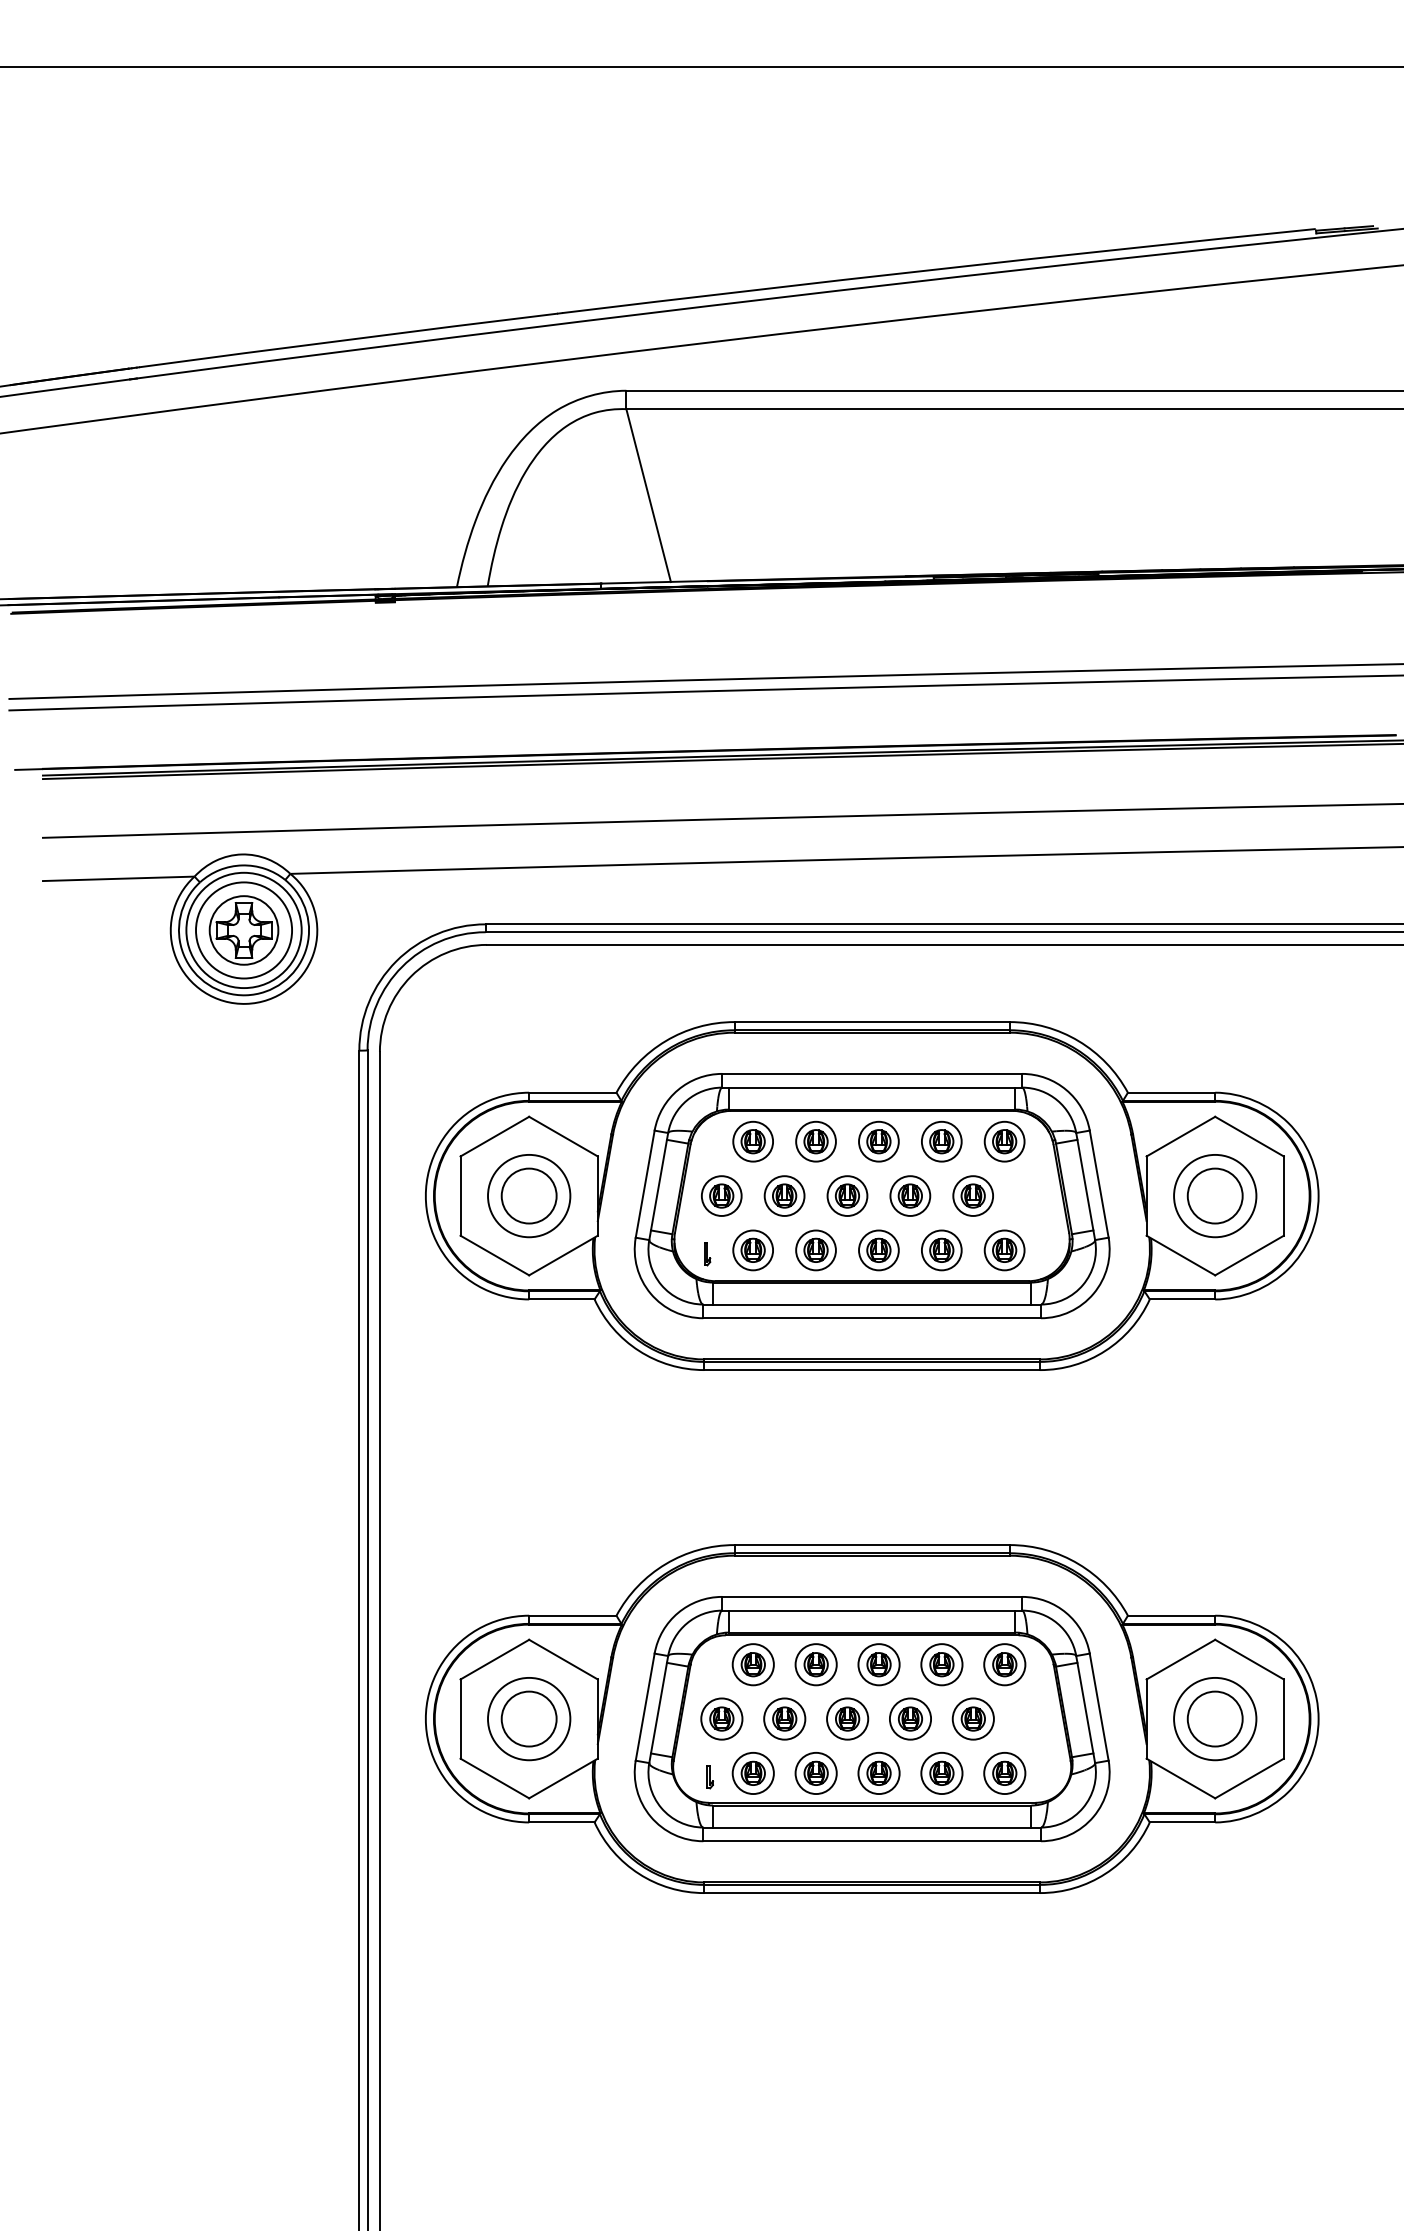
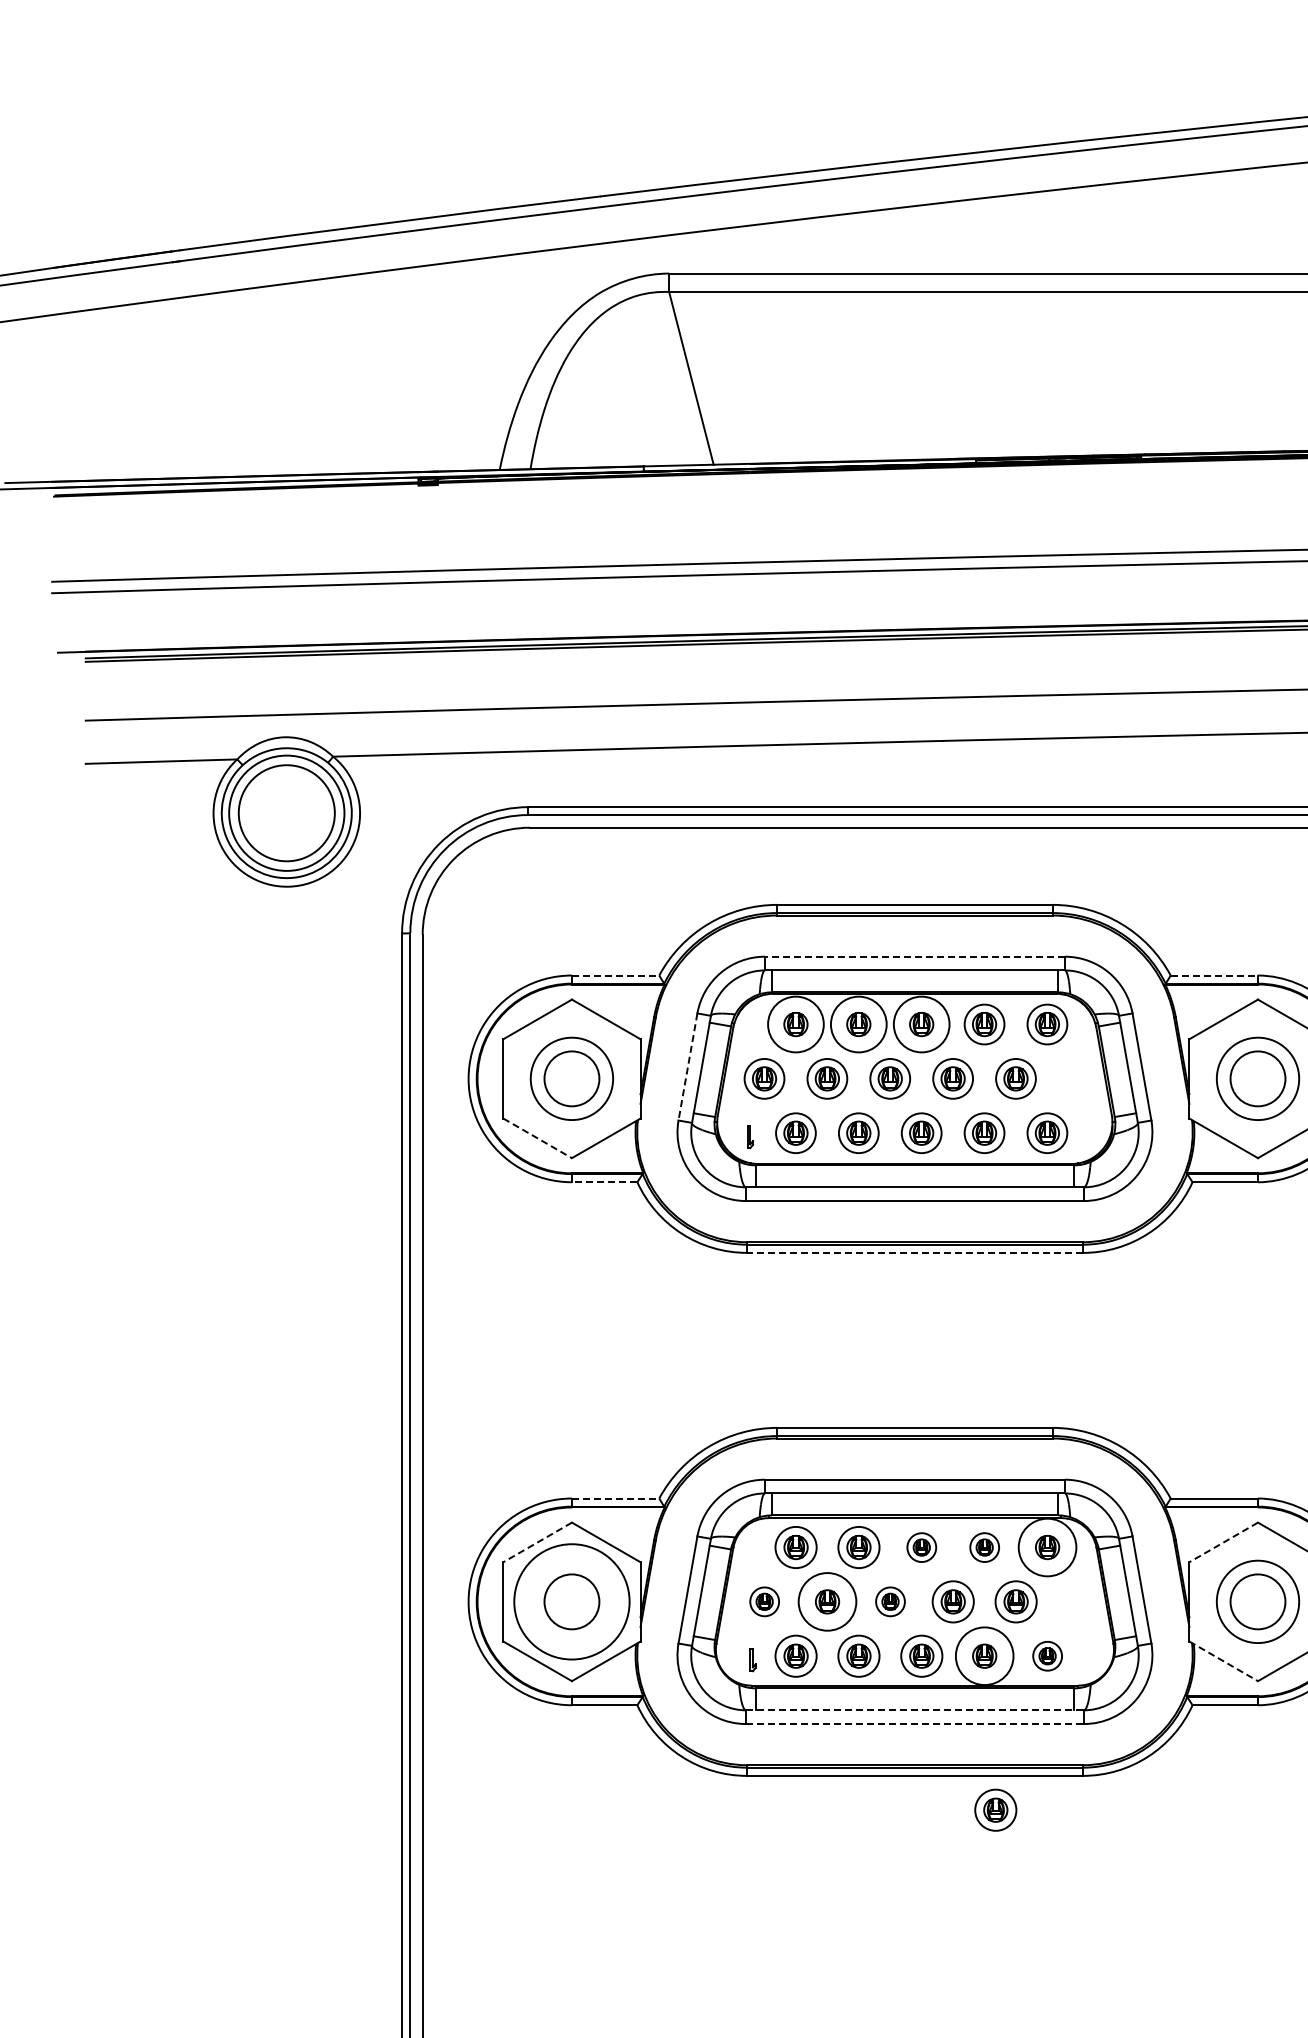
part: (243, 930) -> (286, 813), removed
line: (872, 1073) -> (915, 956), solid -> dashed
line: (572, 1092) -> (615, 975), solid -> dashed
line: (1171, 1092) -> (1214, 975), solid -> dashed
circle: (753, 1141) -> (796, 1024), size x1.4
circle: (815, 1141) -> (858, 1024), size x1.4
circle: (878, 1141) -> (921, 1024), size x1.4
line: (645, 1184) -> (688, 1067), solid -> dashed
line: (494, 1255) -> (537, 1138), solid -> dashed
line: (561, 1299) -> (604, 1182), solid -> dashed
line: (872, 1370) -> (915, 1253), solid -> dashed
line: (572, 1615) -> (615, 1498), solid -> dashed
line: (494, 1659) -> (537, 1542), solid -> dashed
line: (1180, 1659) -> (1223, 1542), solid -> dashed
part: (878, 1664) -> (921, 1547), size x0.7
part: (941, 1664) -> (984, 1547), size x0.7
circle: (1004, 1664) -> (1047, 1547), size x1.4
circle: (529, 1718) -> (572, 1601), size x1.4
part: (721, 1718) -> (764, 1601), size x0.7
circle: (784, 1718) -> (827, 1601), size x1.4
part: (847, 1718) -> (890, 1601), size x0.7
circle: (941, 1773) -> (984, 1656), size x1.4
part: (1004, 1773) -> (1047, 1656), size x0.7
line: (1180, 1778) -> (1223, 1661), solid -> dashed
line: (872, 1827) -> (915, 1710), solid -> dashed
line: (872, 1841) -> (915, 1724), solid -> dashed
part: (952, 1927) -> (995, 1810), added

